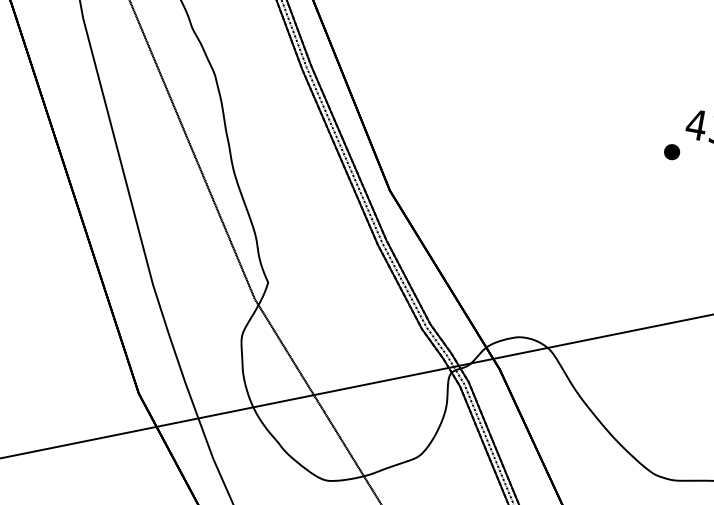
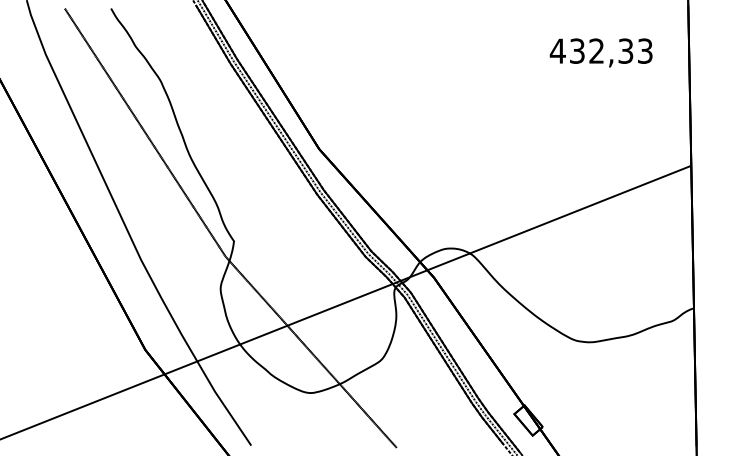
part: (671, 151) -> (541, 76), removed

